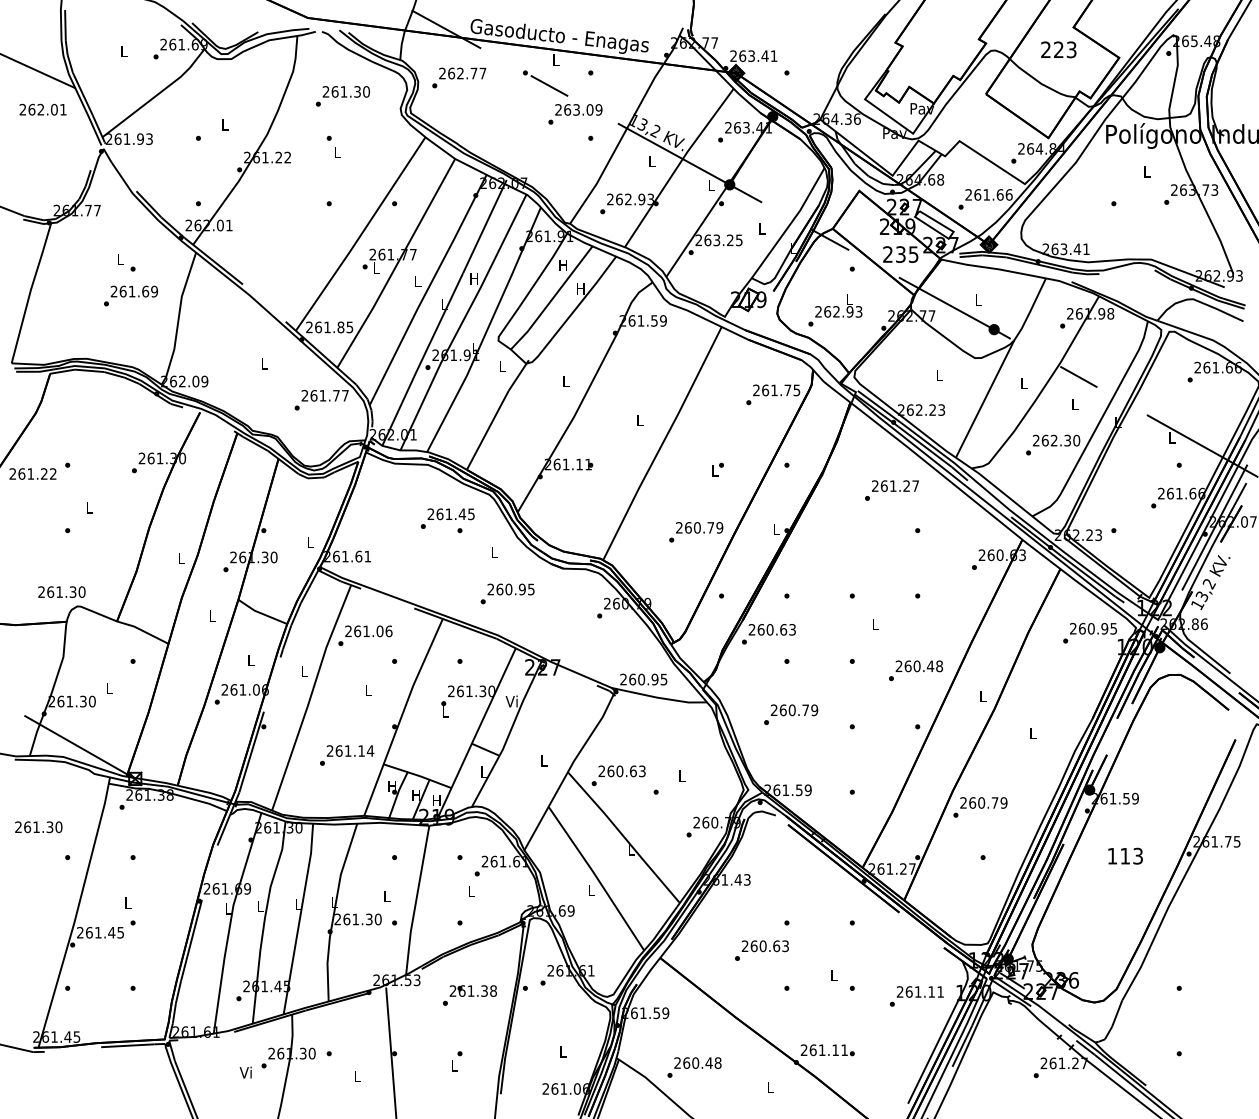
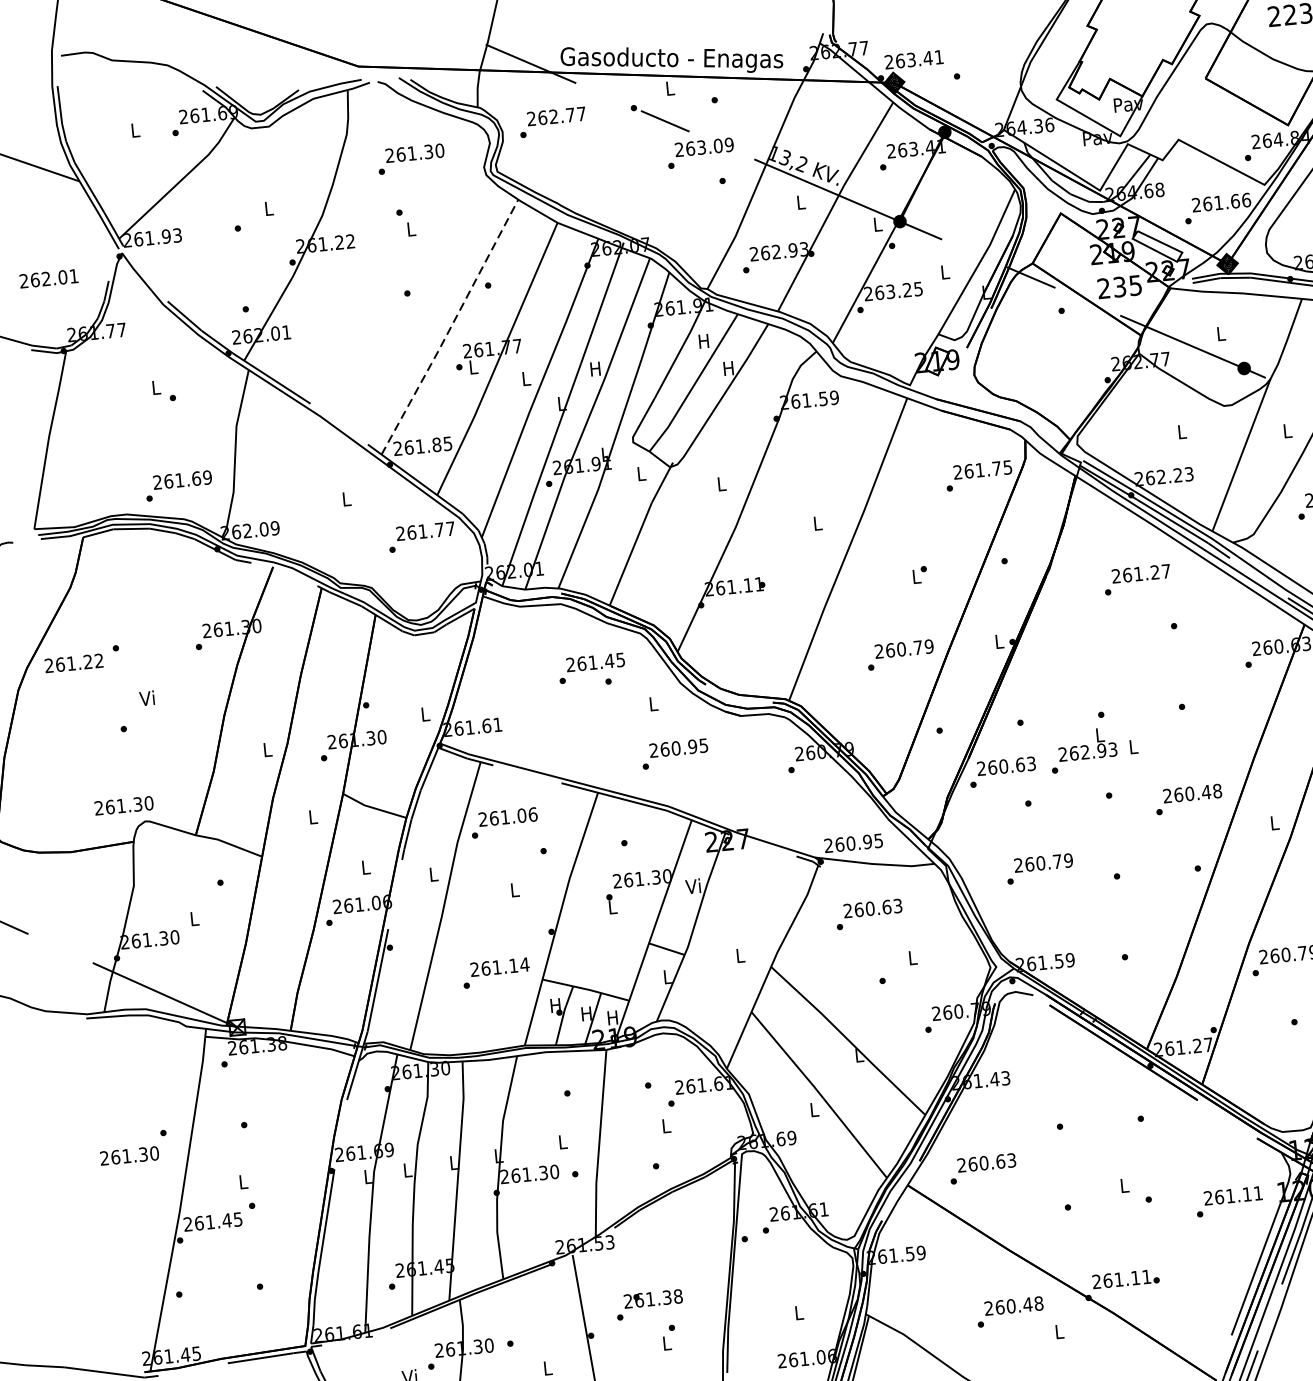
text: (42, 109) -> (48, 278), moved
line: (361, 234) -> (450, 327), solid -> dashed
text: (131, 295) -> (179, 485), moved
text: (835, 310) -> (1083, 750), moved
text: (88, 507) -> (146, 697), L -> Vi
text: (618, 775) -> (868, 914), moved
text: (38, 827) -> (129, 1156), moved
text: (761, 950) -> (982, 1168), moved
text: (469, 995) -> (649, 1304), moved
text: (694, 1067) -> (1010, 1311), moved

